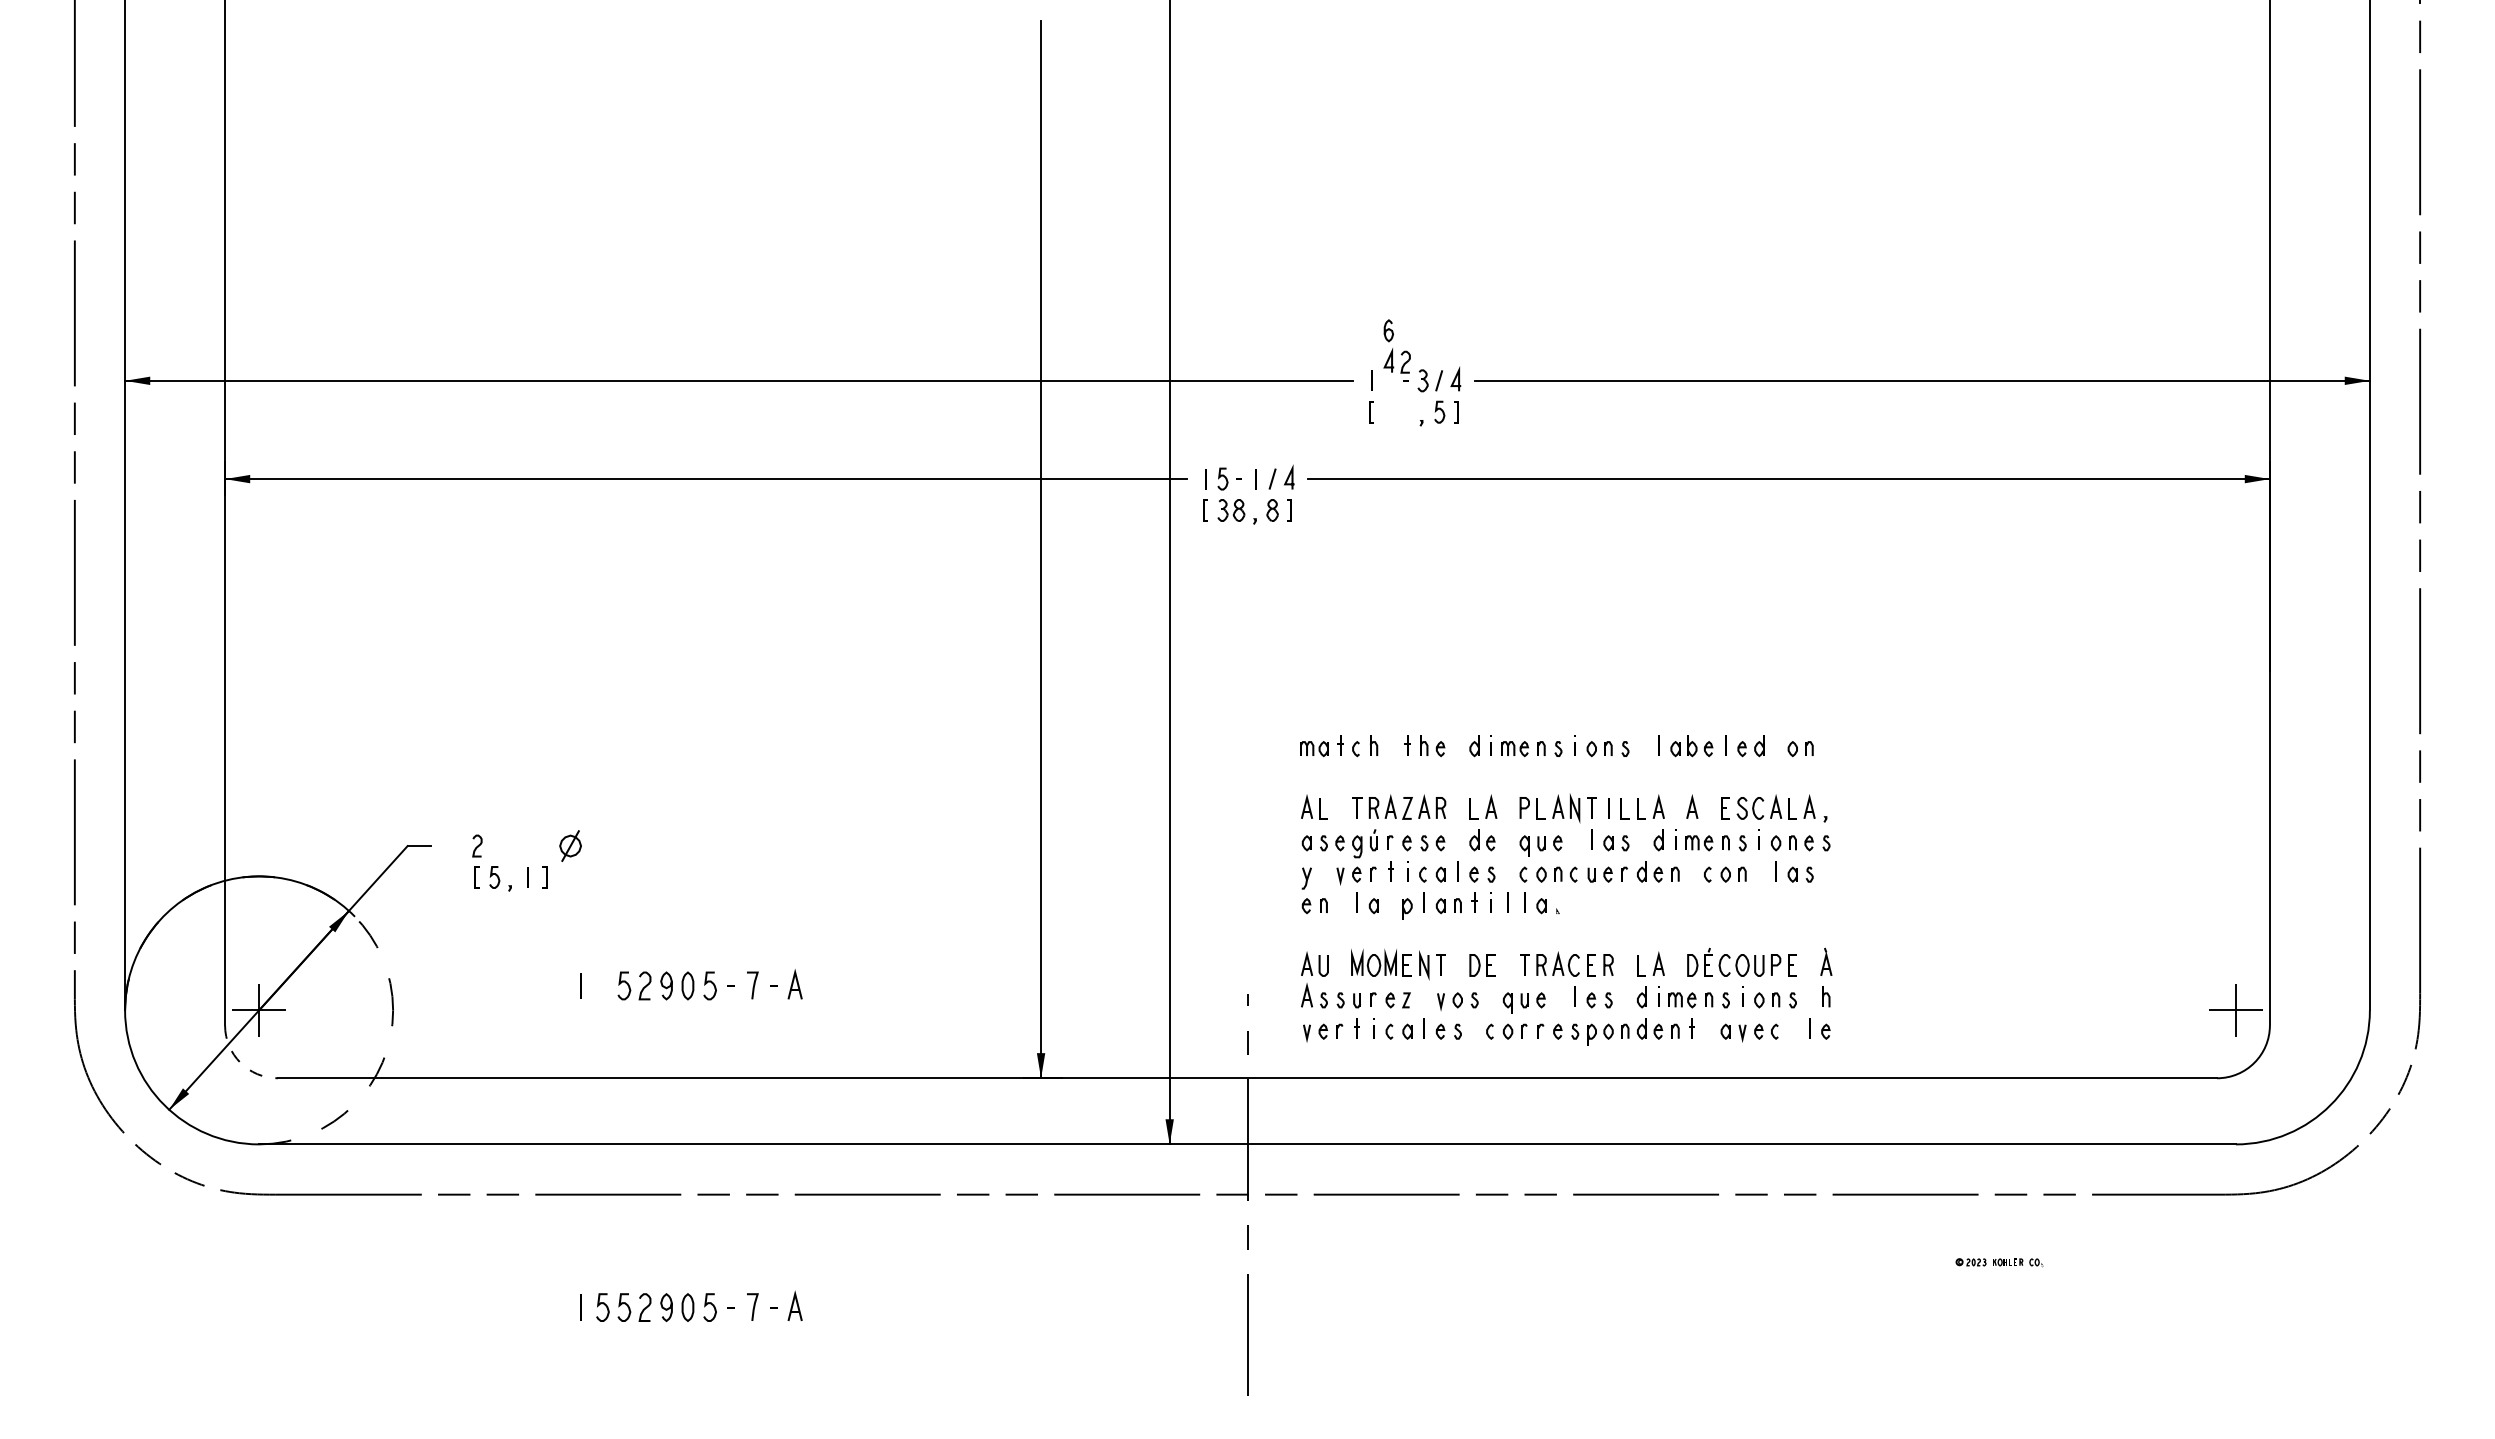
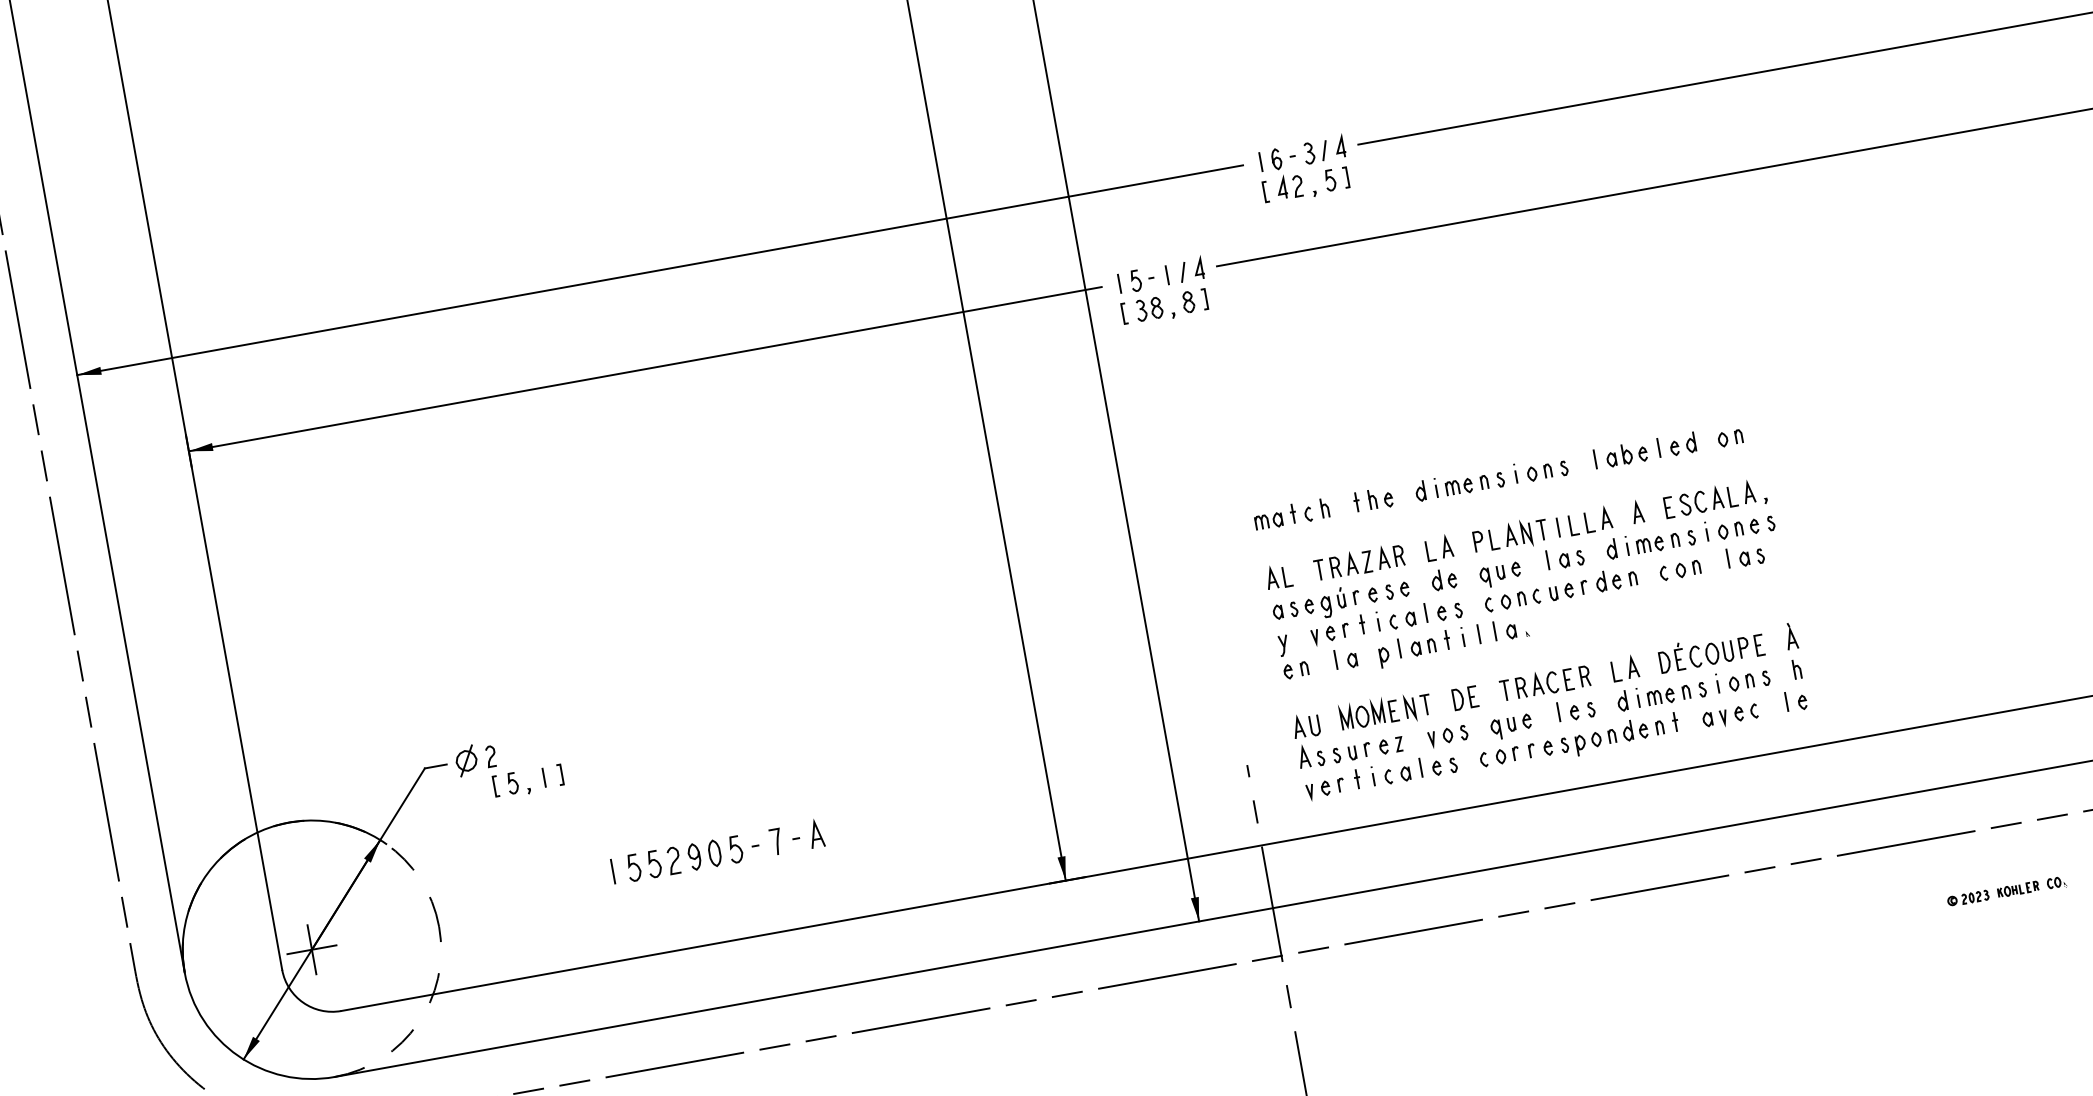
part: (1396, 346) -> (1286, 172), moved
part: (570, 845) -> (466, 760), moved
curve: (600, 983) -> (631, 865), added
arc: (240, 1062) -> (303, 1002), dashed -> solid
part: (1999, 1262) -> (2006, 891), size x1.43

